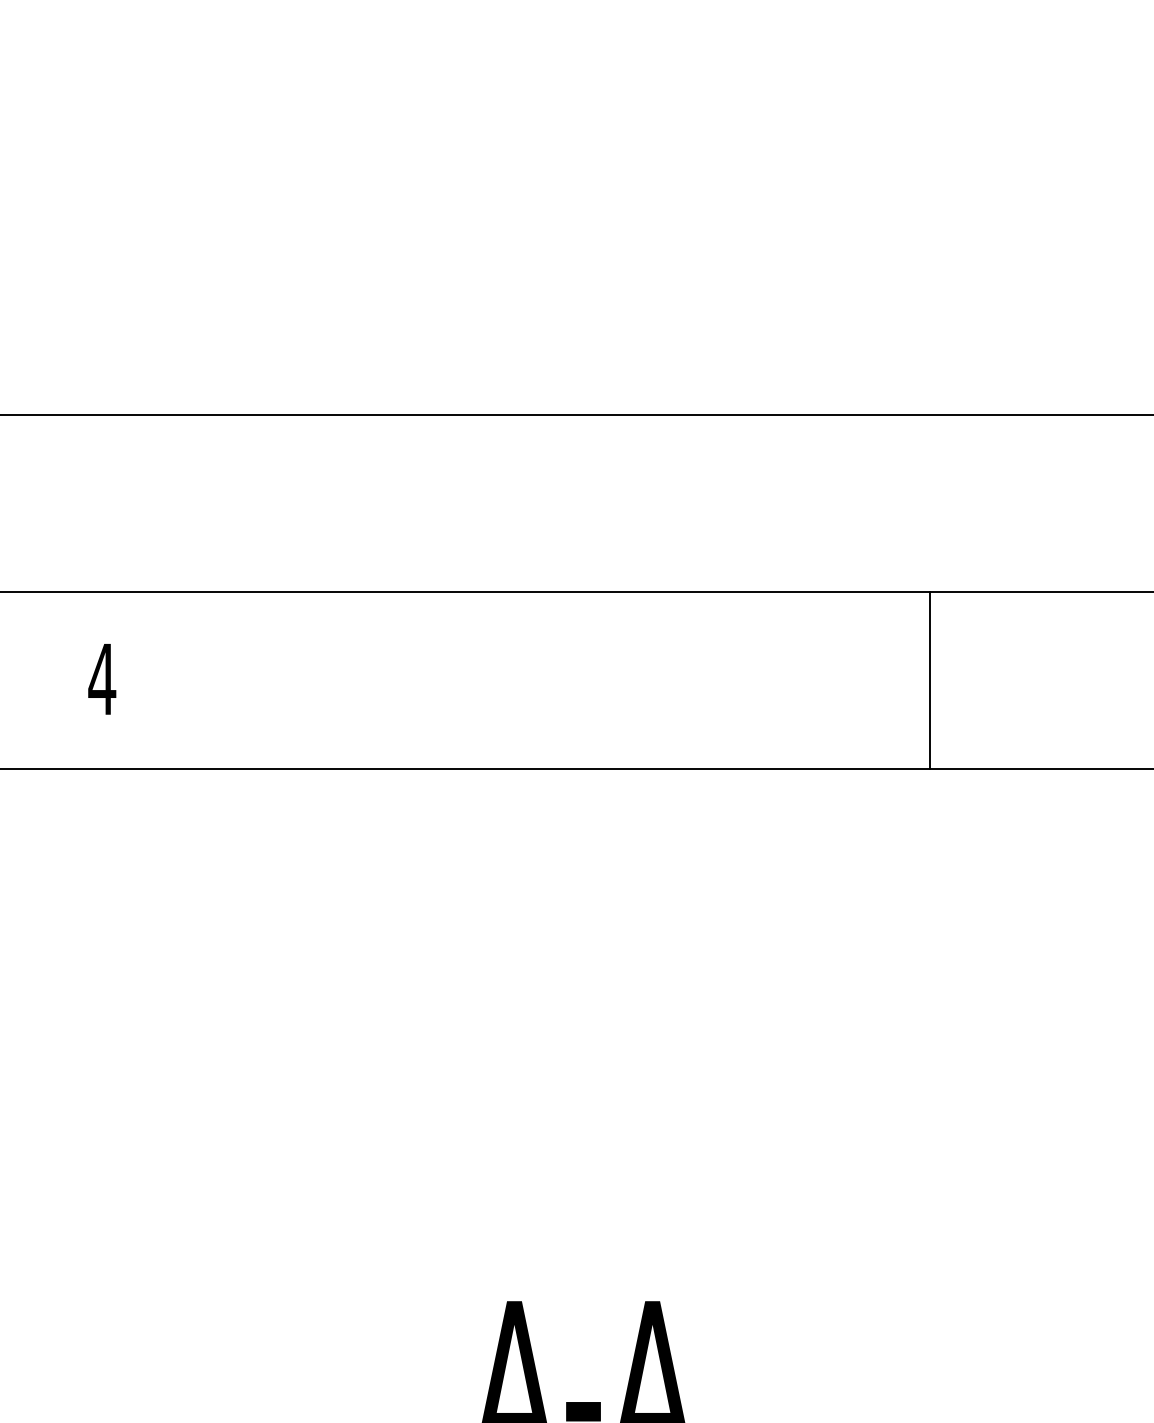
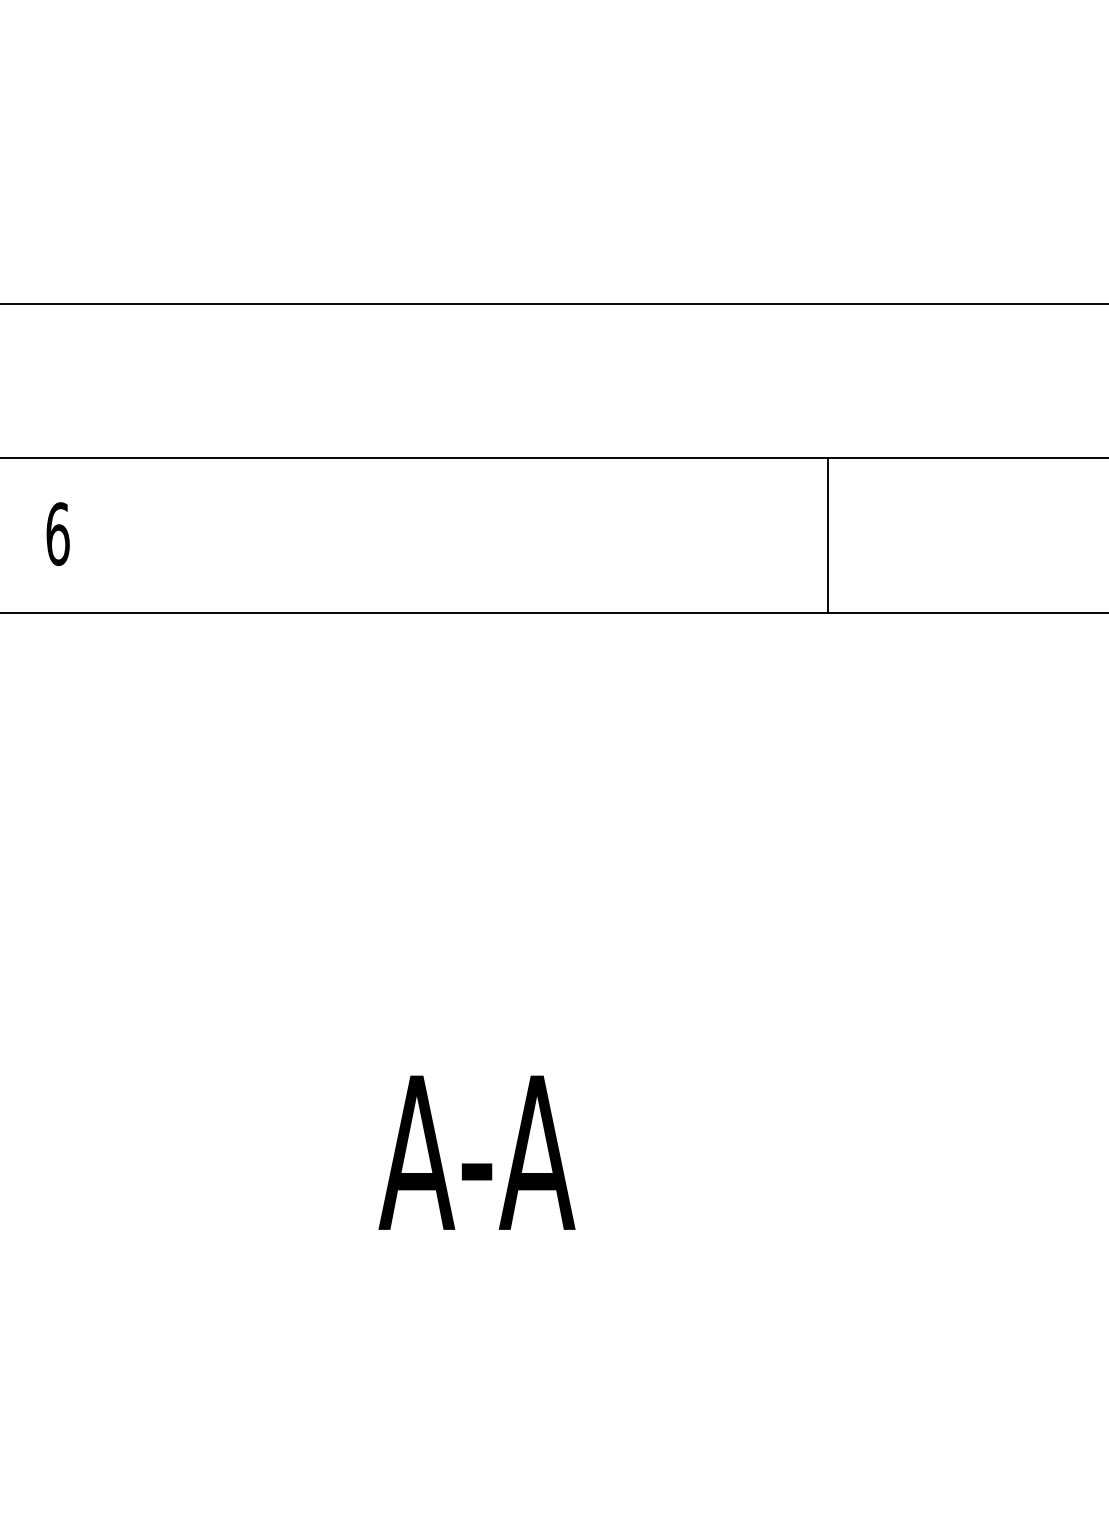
text: (101, 679) -> (57, 534), 4 -> 6
line: (930, 680) -> (828, 535), moved

